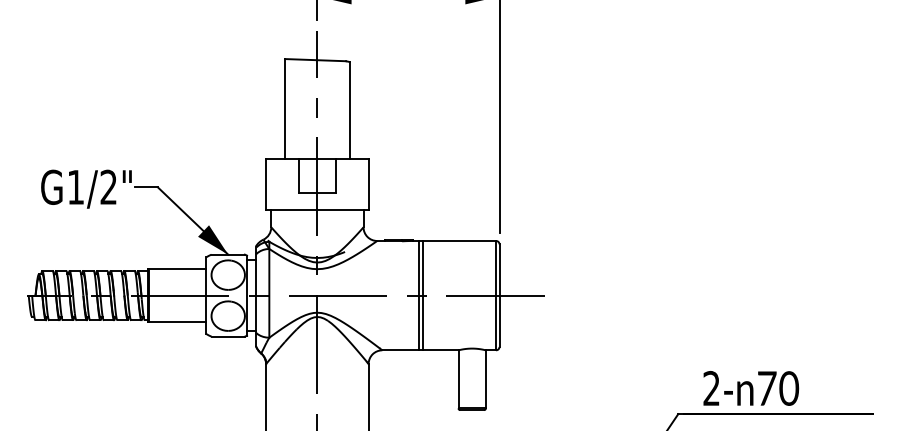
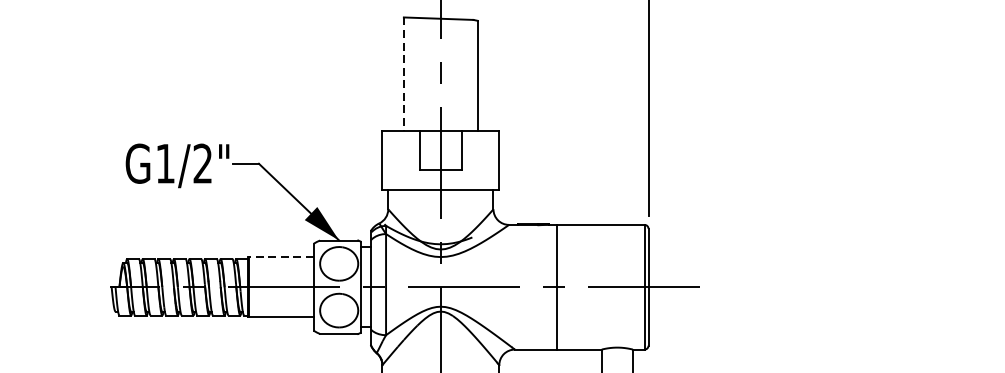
line: (284, 109) -> (403, 74), solid -> dashed
line: (177, 269) -> (281, 257), solid -> dashed
line: (422, 295) -> (560, 287), removed

